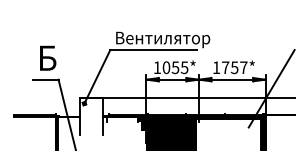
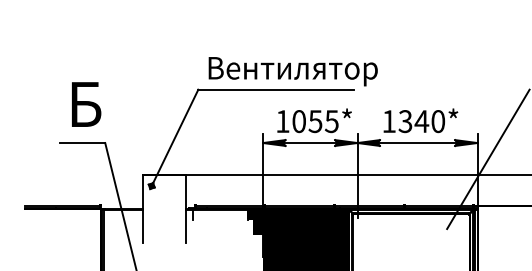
text: (234, 67) -> (421, 121), 1757* -> 1340*

